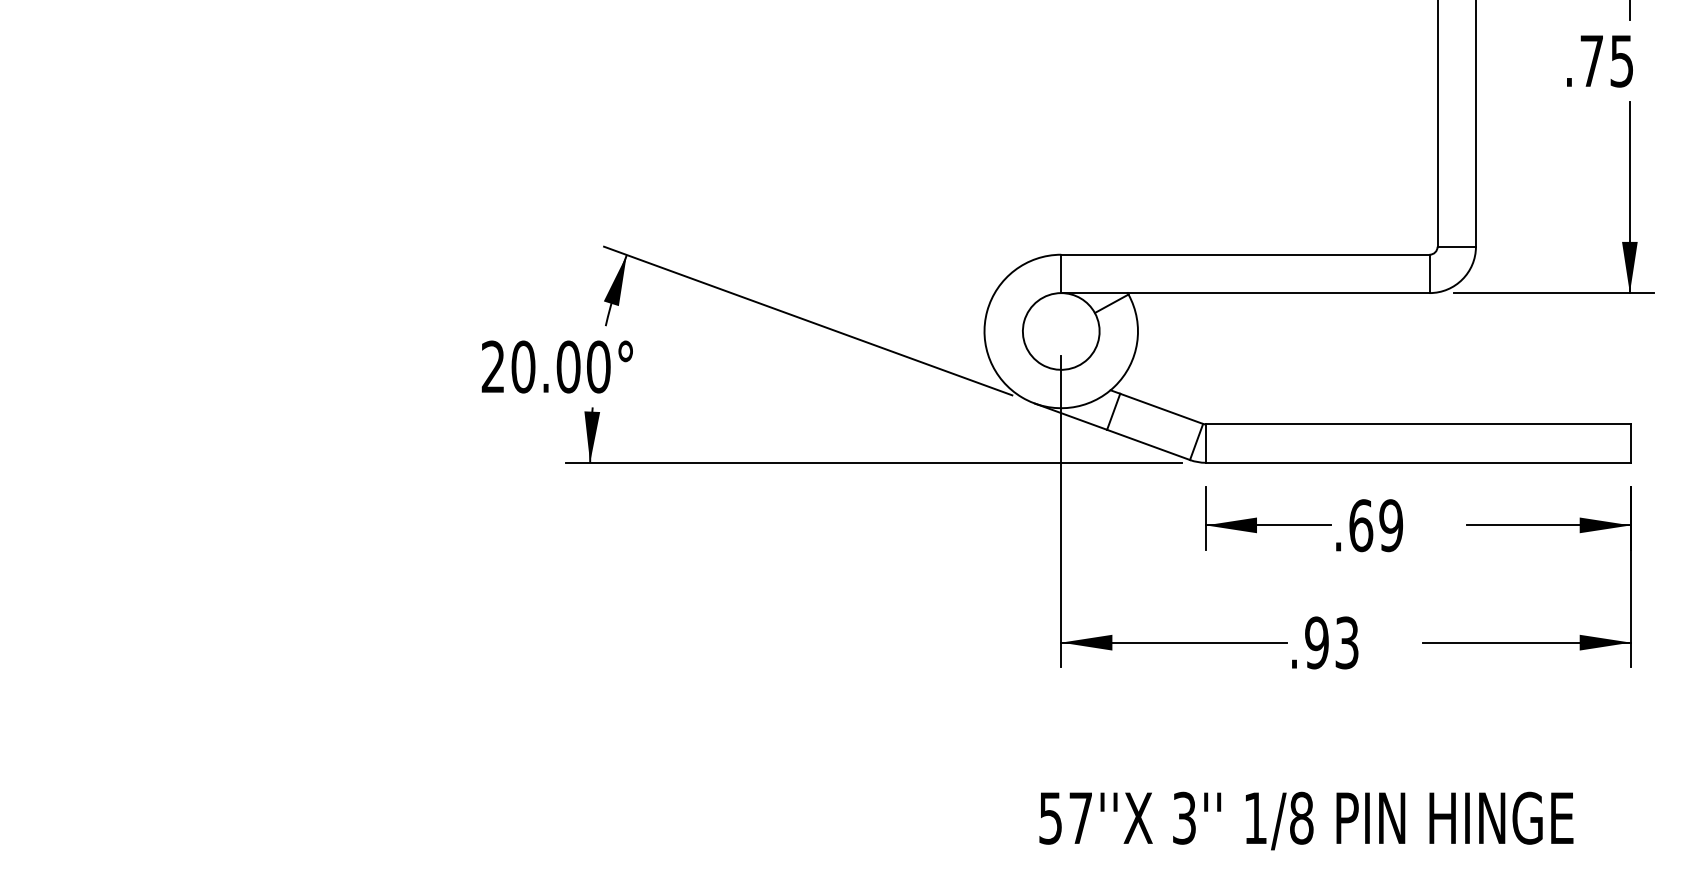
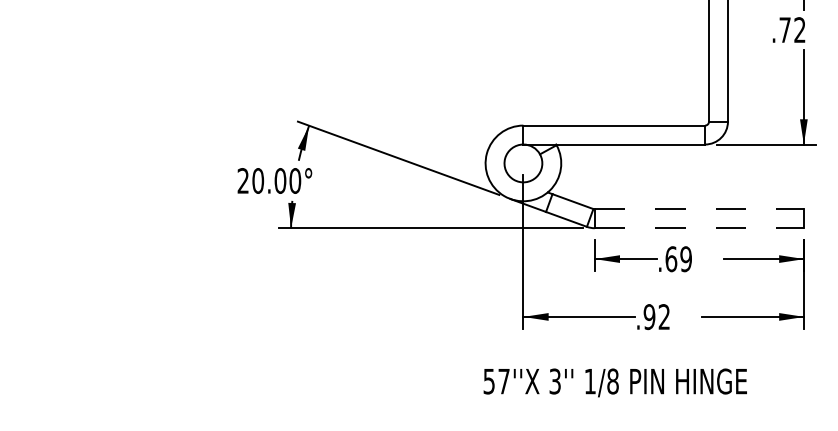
text: (1621, 61) -> (799, 30), .75 -> .72
line: (1418, 424) -> (699, 209), solid -> dashed
line: (1418, 463) -> (699, 228), solid -> dashed
text: (1345, 643) -> (663, 317), .93 -> .92
text: (1304, 820) -> (614, 382), moved

